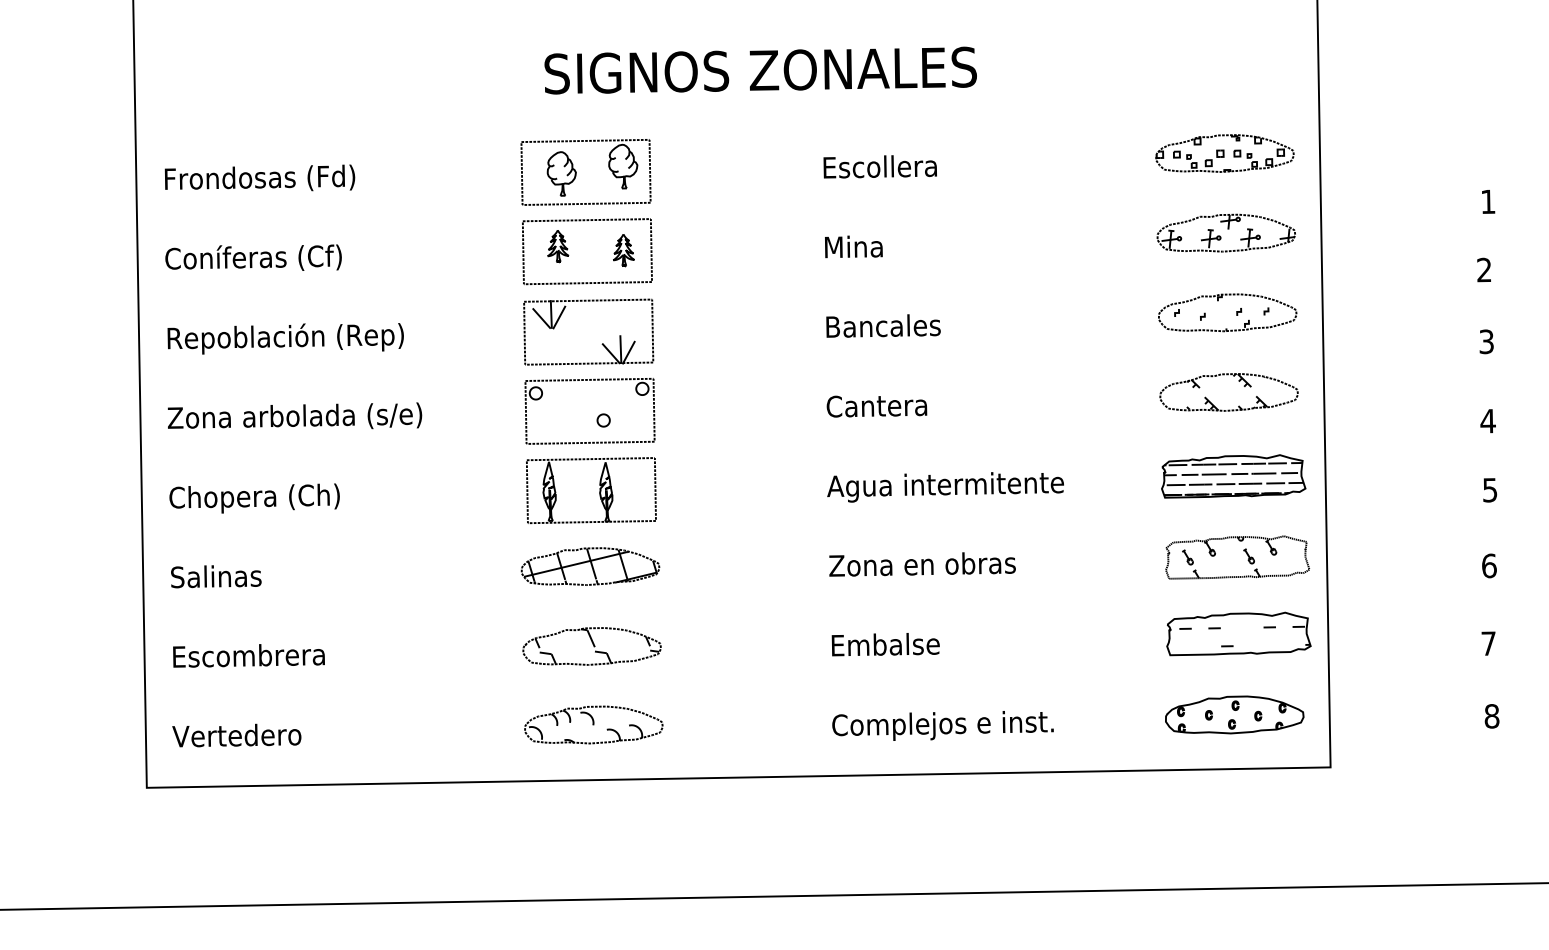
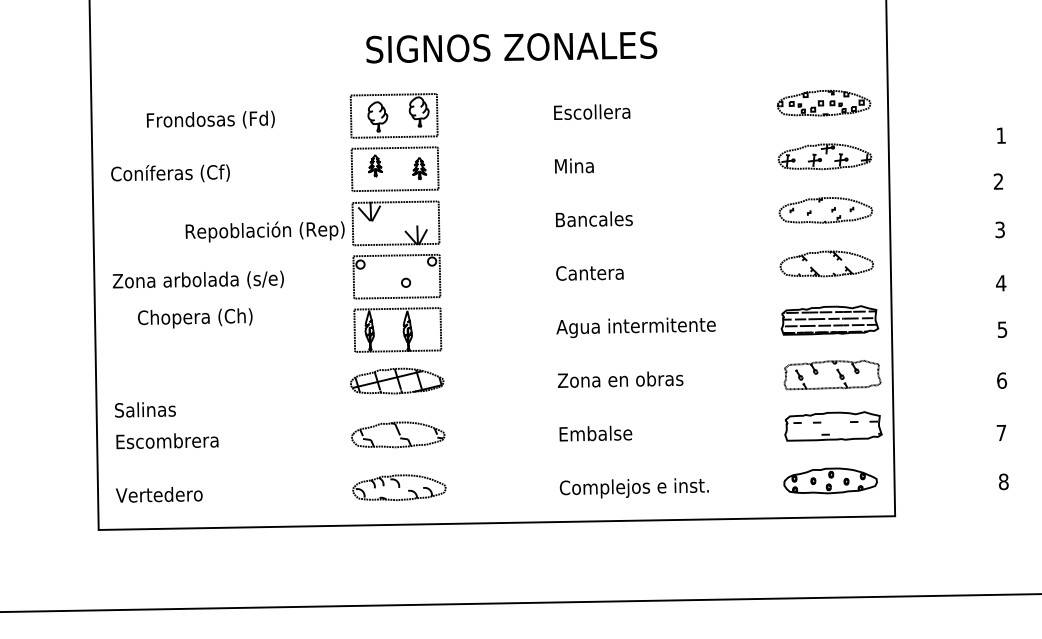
text: (259, 177) -> (210, 119), moved
text: (284, 338) -> (264, 231), moved
text: (255, 498) -> (195, 318), moved
text: (216, 576) -> (145, 409), moved

